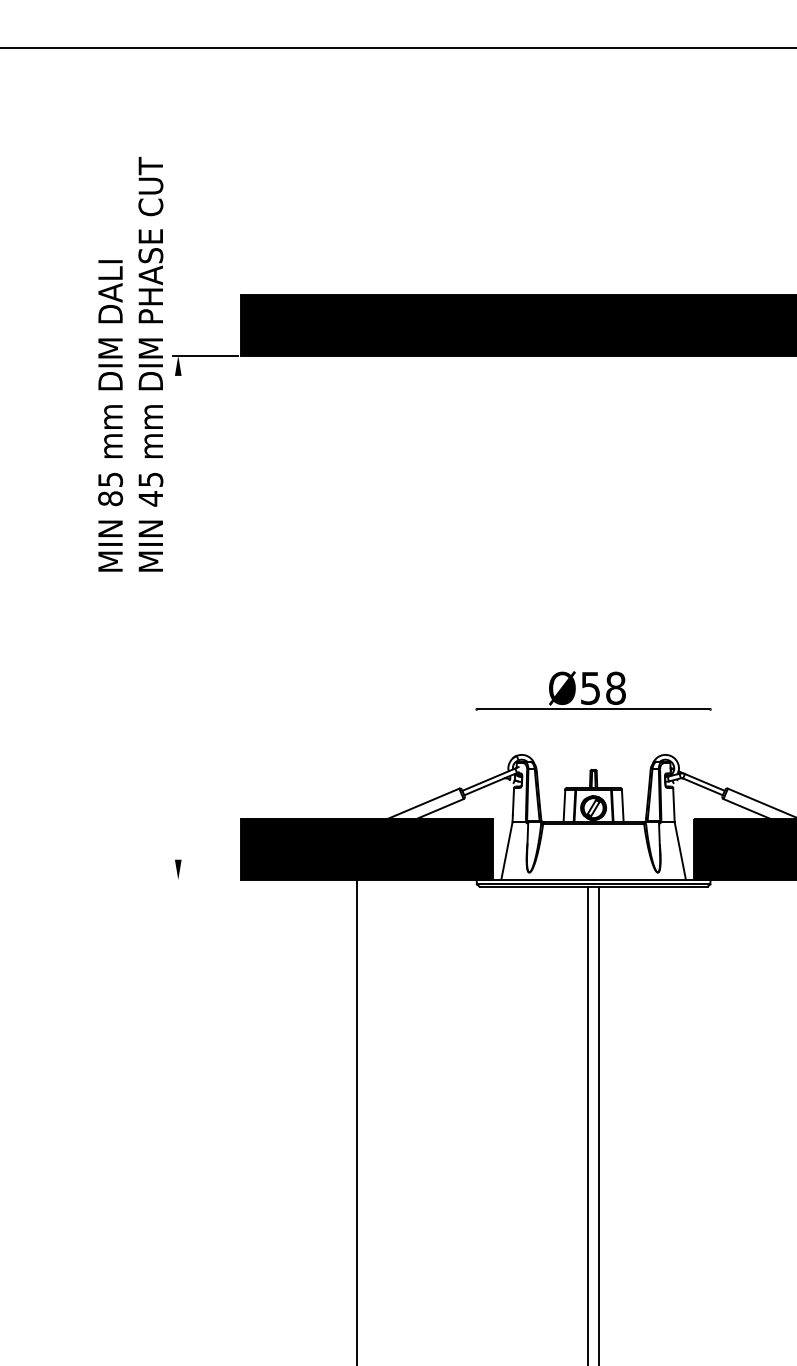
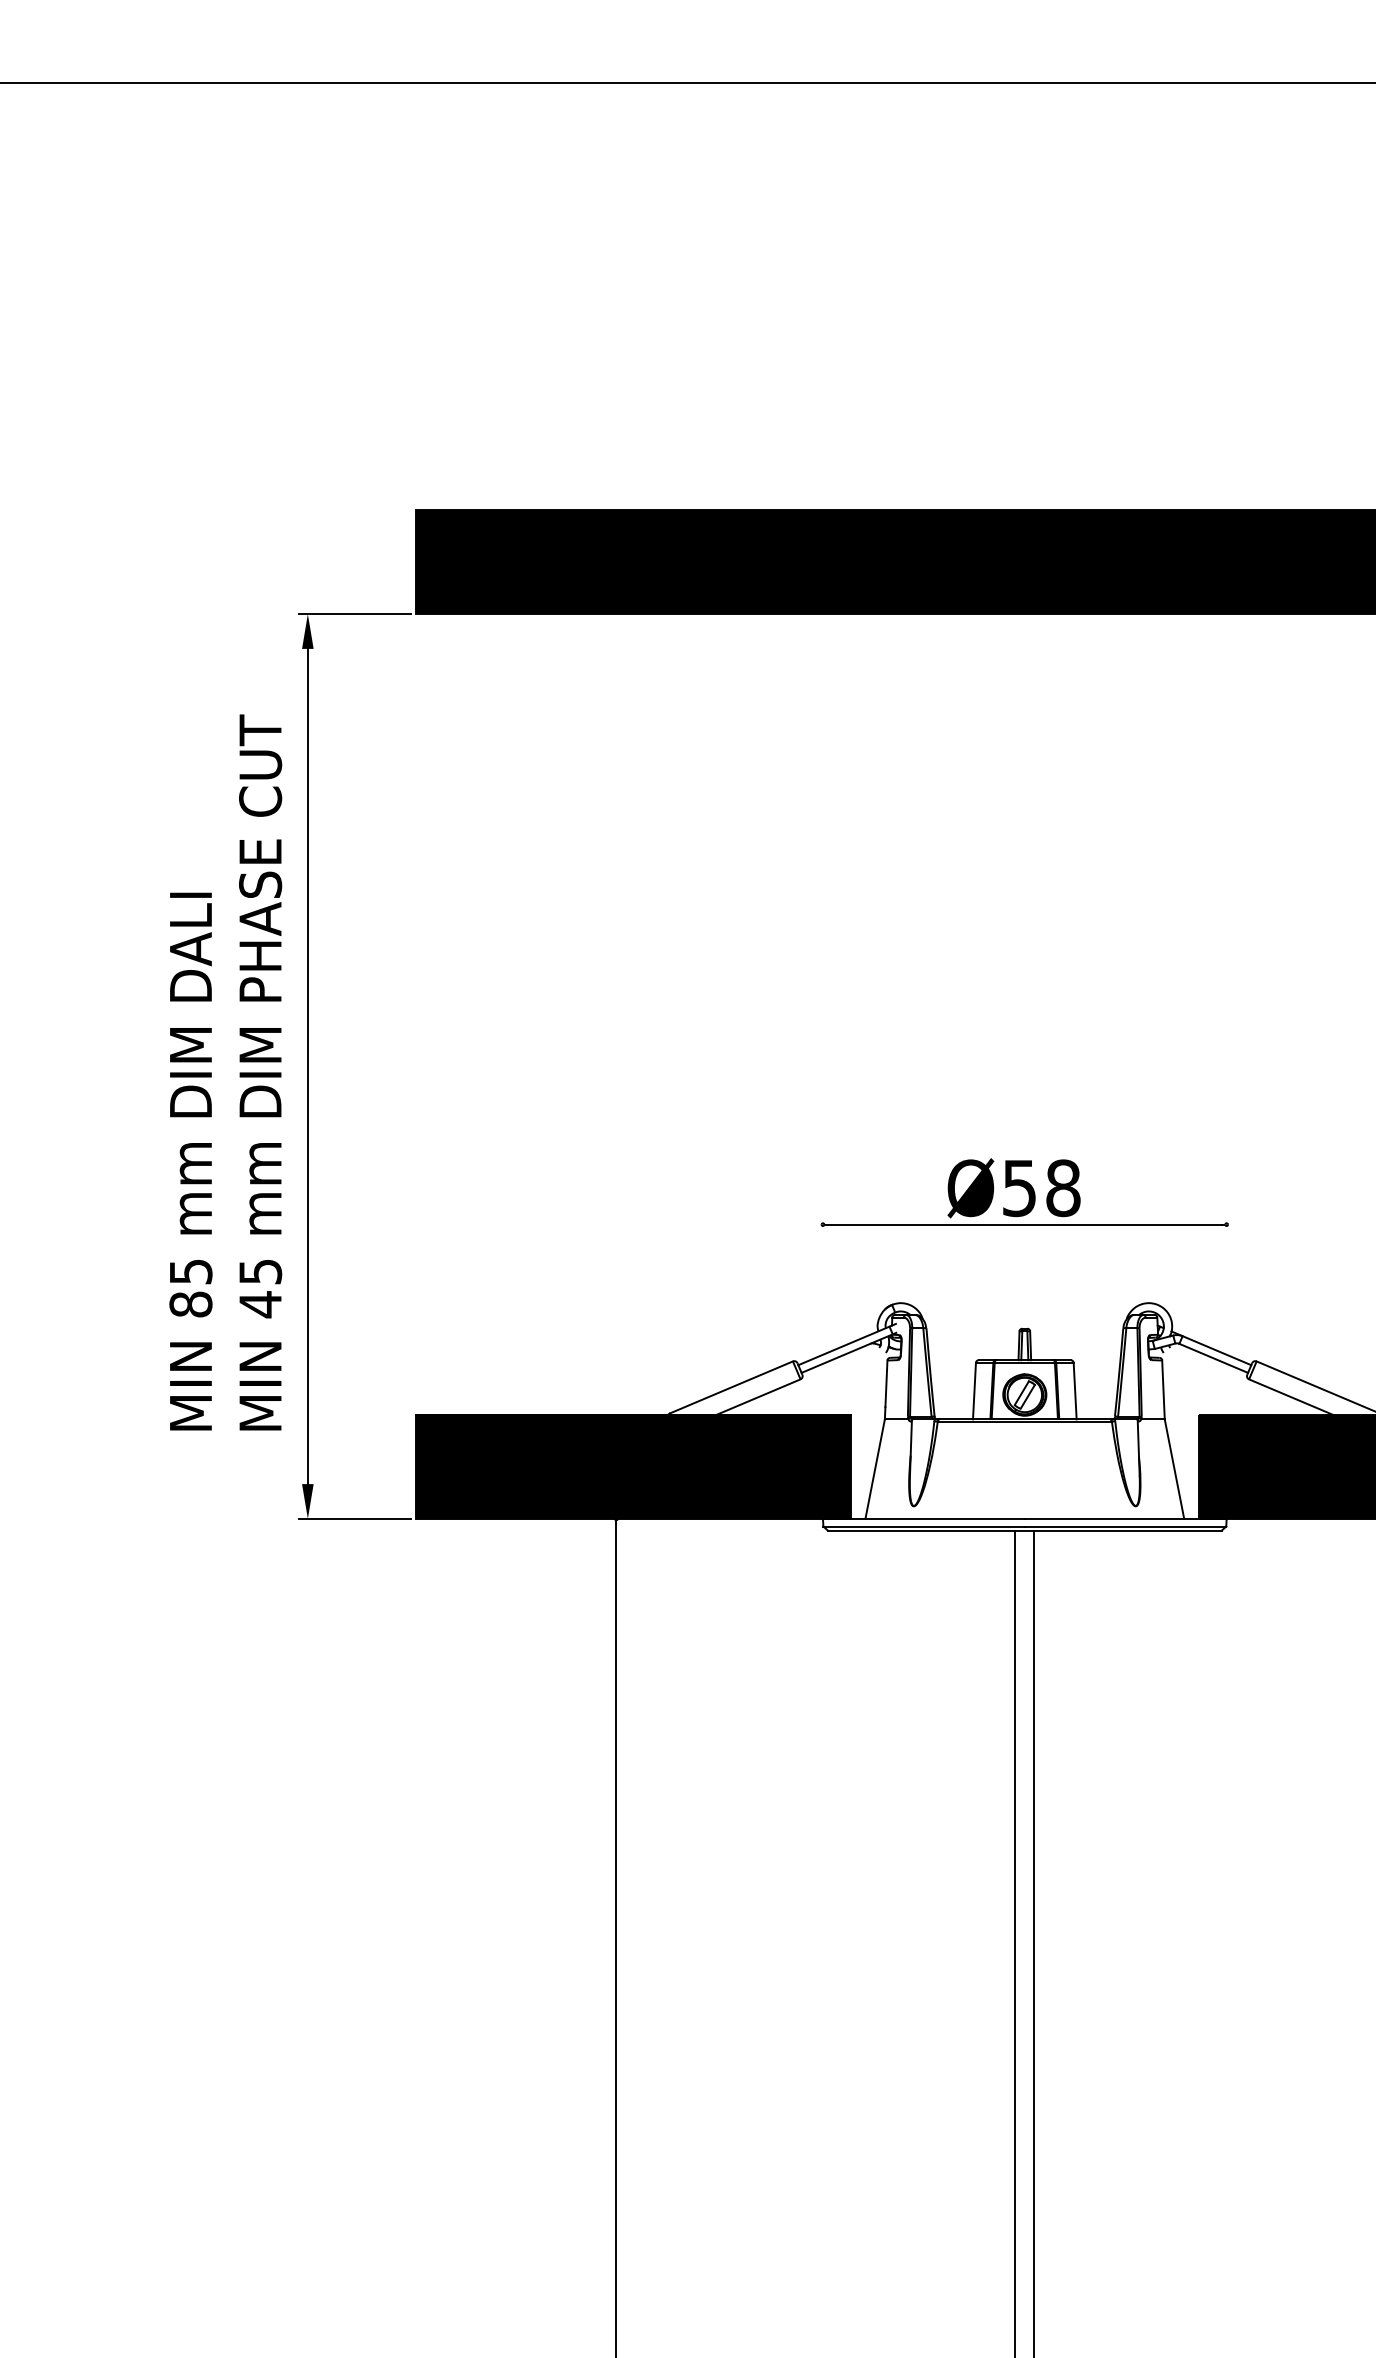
text: (130, 363) -> (225, 1071), moved
line: (178, 617) -> (308, 1065), added
line: (205, 879) -> (354, 1518), added

